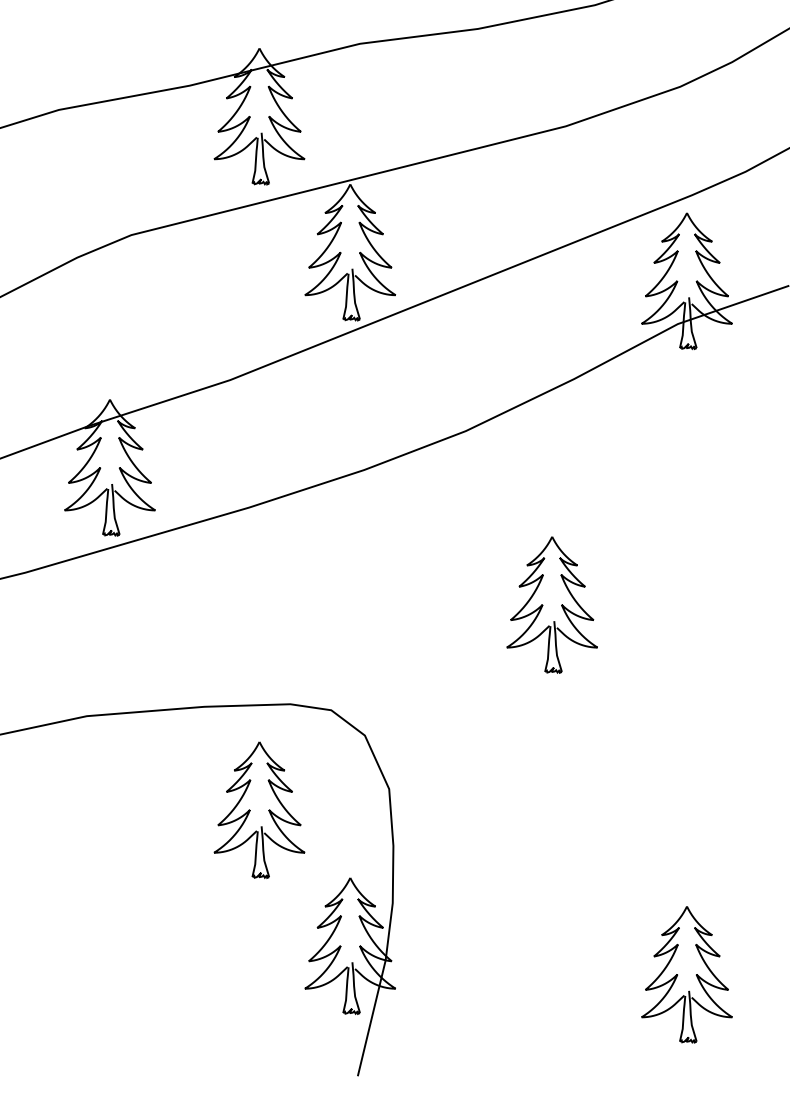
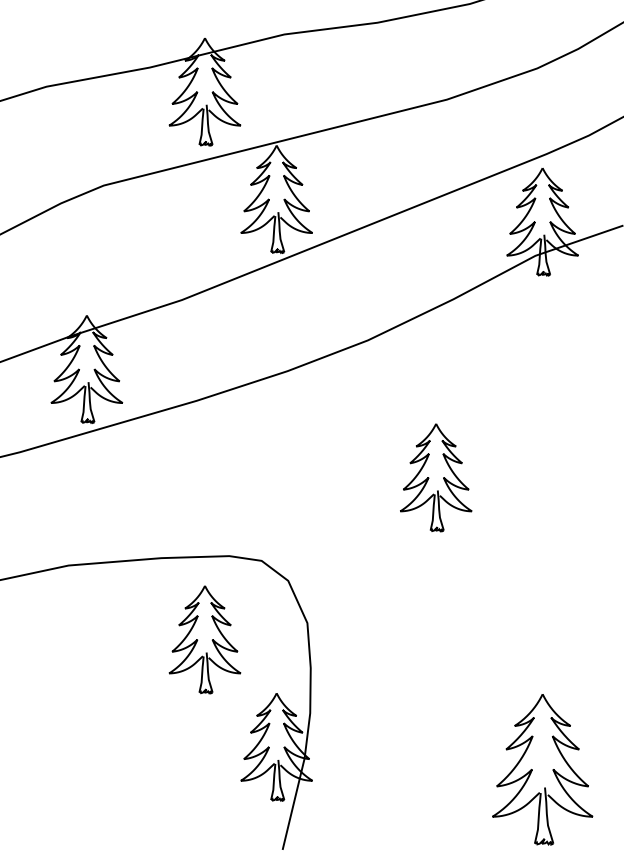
part: (686, 974) -> (542, 769), size x1.4

